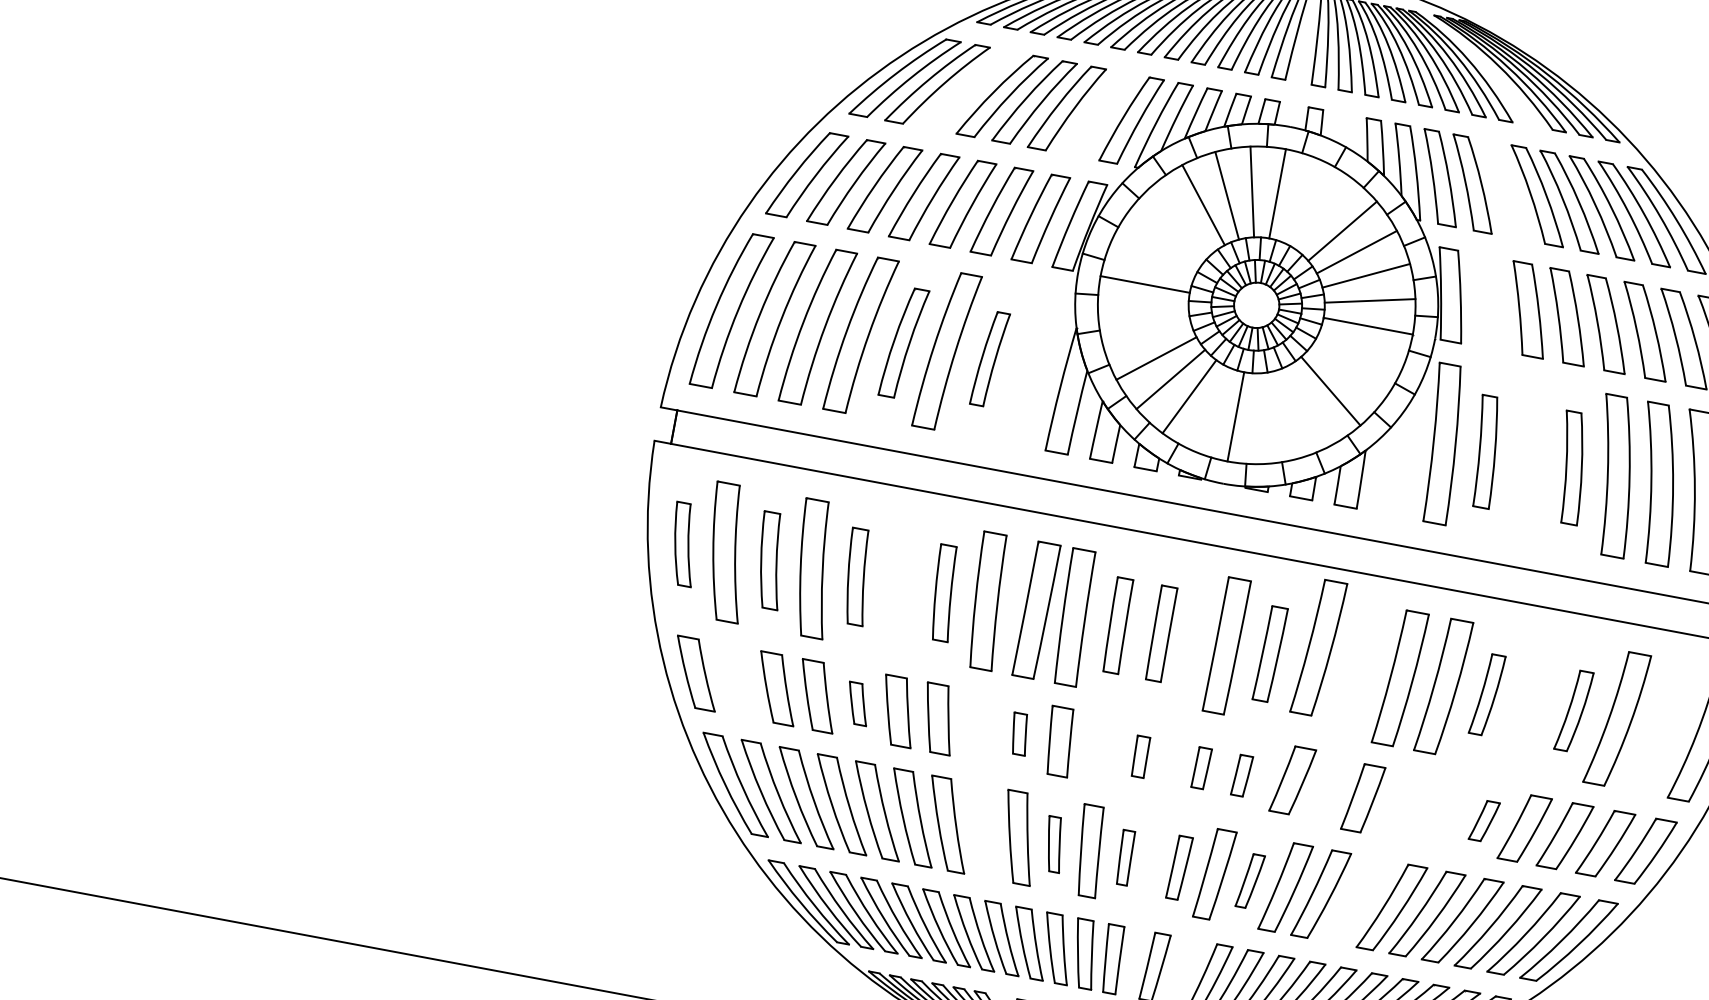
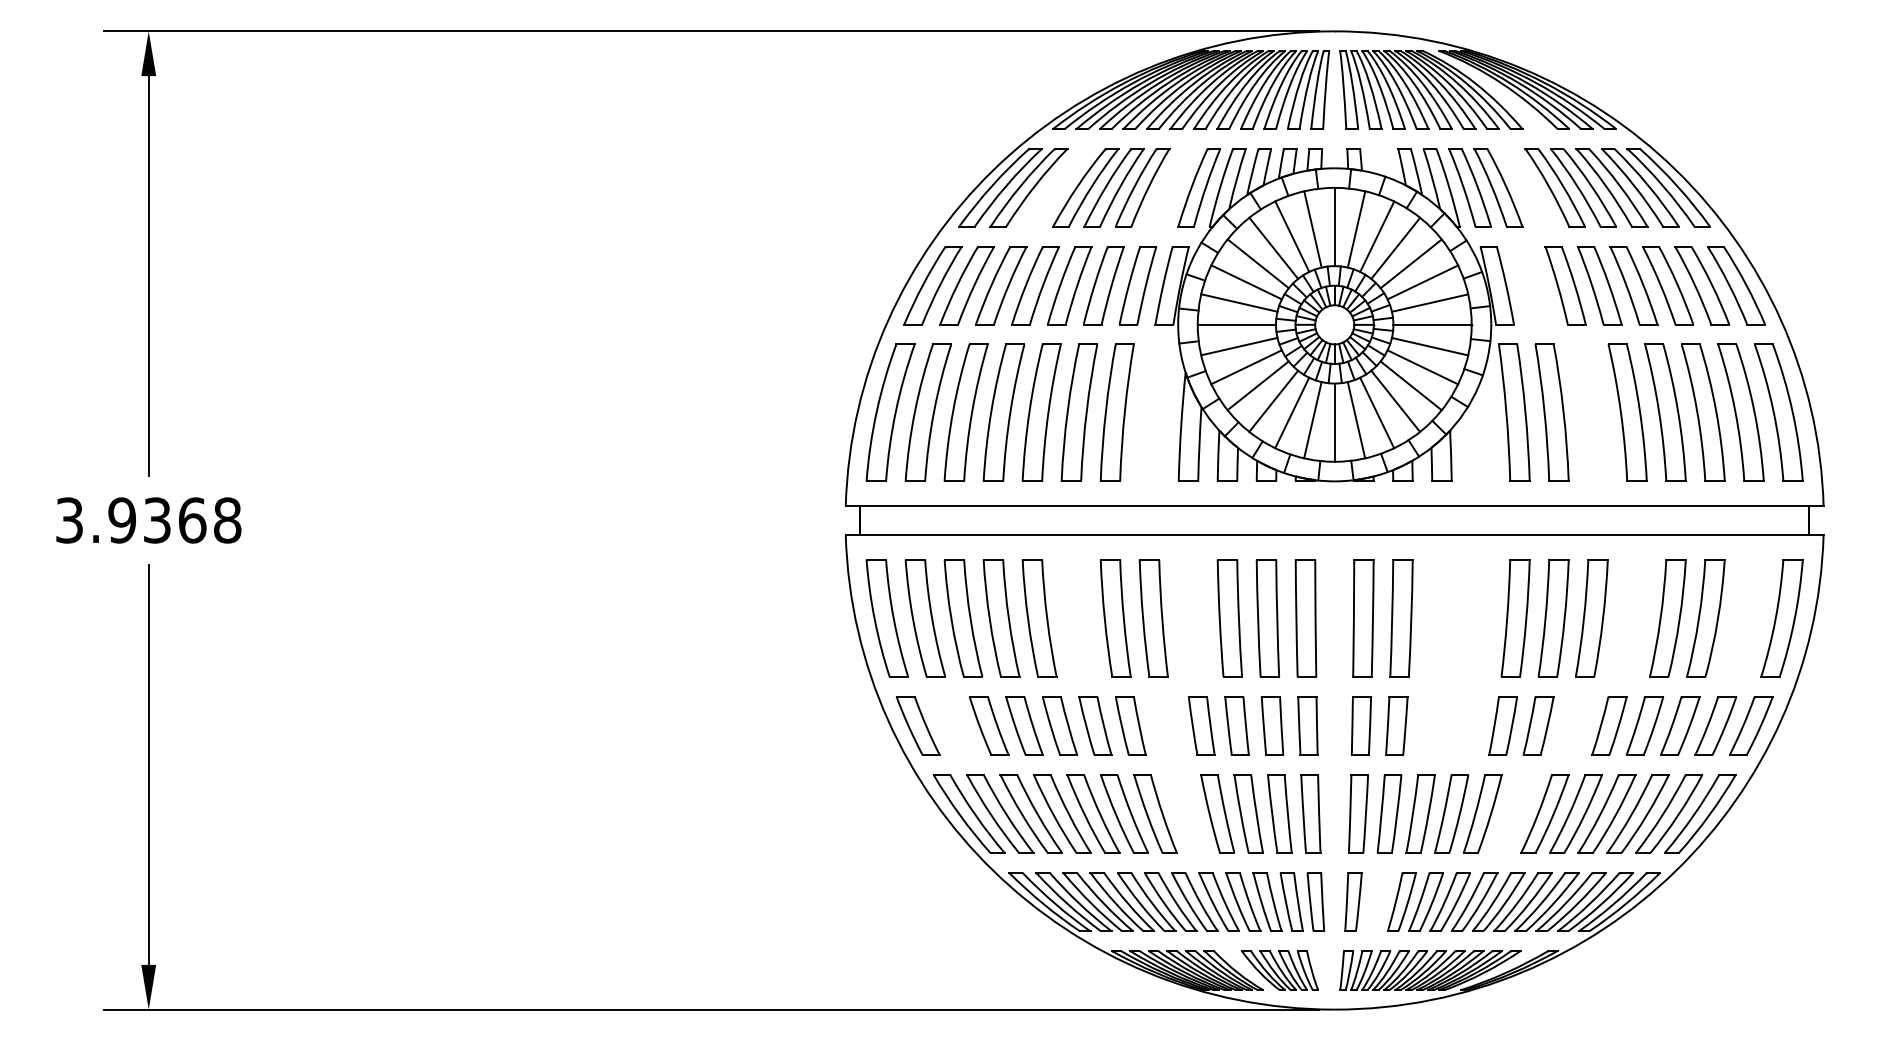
line: (1301, 201) -> (1356, 229), added
line: (1324, 213) -> (1377, 236), added
line: (1181, 218) -> (1257, 263), added
line: (1165, 238) -> (1246, 282), added
line: (1152, 259) -> (1239, 302), added
line: (1143, 309) -> (1239, 346), added
line: (1147, 335) -> (1246, 367), added
part: (903, 342) -> (1041, 412), size x1.43
line: (1360, 350) -> (1429, 346), added
part: (989, 358) -> (1116, 412), size x1.67
line: (1347, 372) -> (1422, 367), added
line: (1309, 404) -> (1395, 400), added
line: (1210, 409) -> (1312, 420), added
line: (1286, 414) -> (1377, 412), added
line: (1261, 419) -> (1356, 420), added
part: (1485, 451) -> (1551, 412), size x1.43
part: (1571, 467) -> (1627, 412), size x1.43
part: (683, 544) -> (886, 618), size x1.67
part: (770, 560) -> (963, 618), size x1.43
part: (857, 577) -> (1039, 618), size x1.43
part: (944, 593) -> (1115, 618), size x1.43
part: (1036, 610) -> (1196, 618), removed
part: (1117, 625) -> (1267, 618), size x1.43
part: (1160, 633) -> (1305, 618), size x1.43
part: (1318, 648) -> (1441, 605), removed
part: (1270, 654) -> (1401, 618), size x1.43
part: (1486, 694) -> (1591, 618), size x1.67
part: (857, 703) -> (1059, 725), size x1.67
part: (1573, 711) -> (1667, 618), size x1.67
part: (1019, 733) -> (1201, 725), size x1.67
part: (1100, 748) -> (1272, 725), added
part: (1140, 756) -> (1307, 725), size x1.67
part: (1201, 767) -> (1361, 725), size x1.67
part: (1241, 775) -> (1396, 725), size x1.67
part: (1292, 780) -> (1538, 725), moved
part: (1484, 820) -> (1609, 725), size x1.67
part: (1054, 843) -> (1248, 813), size x1.67
part: (1124, 857) -> (1310, 813), size x1.67
part: (1179, 867) -> (1358, 813), size x1.43
part: (1250, 880) -> (1420, 813), size x1.67

